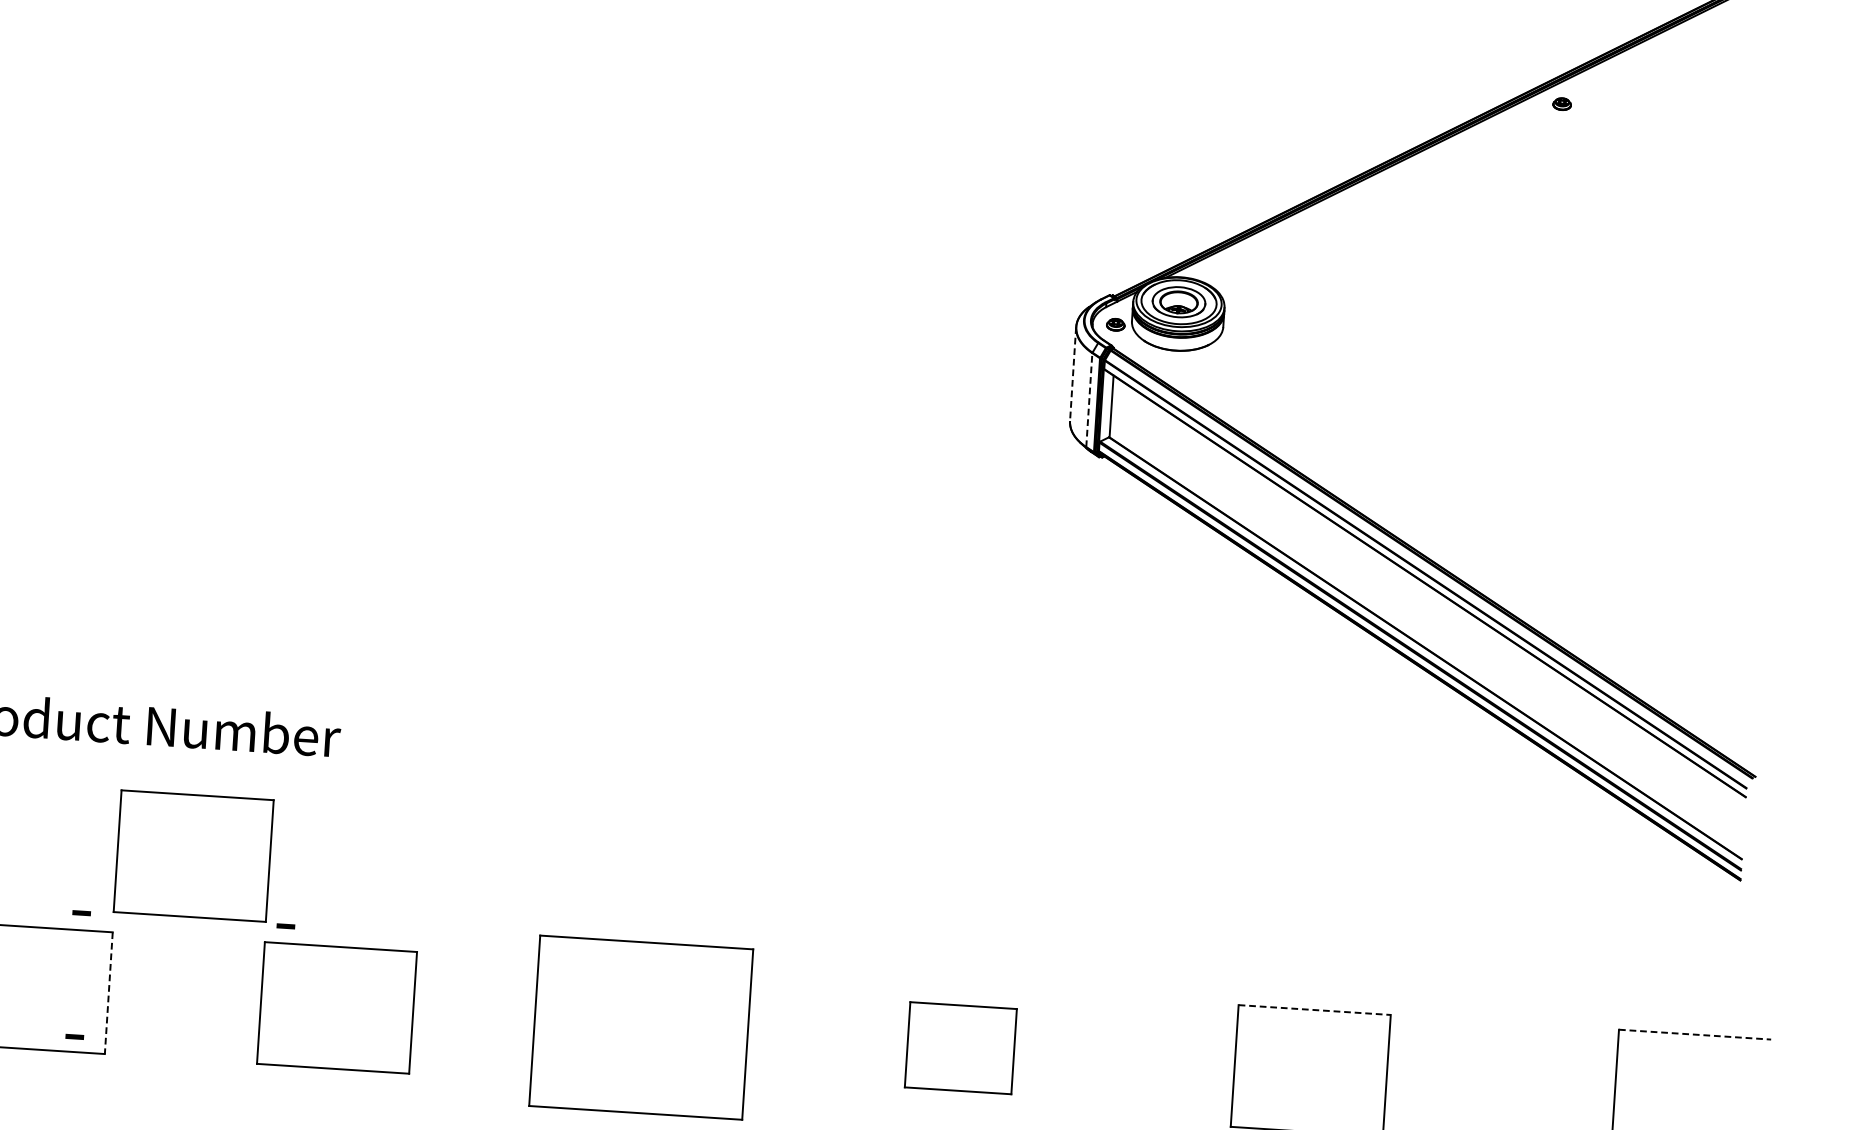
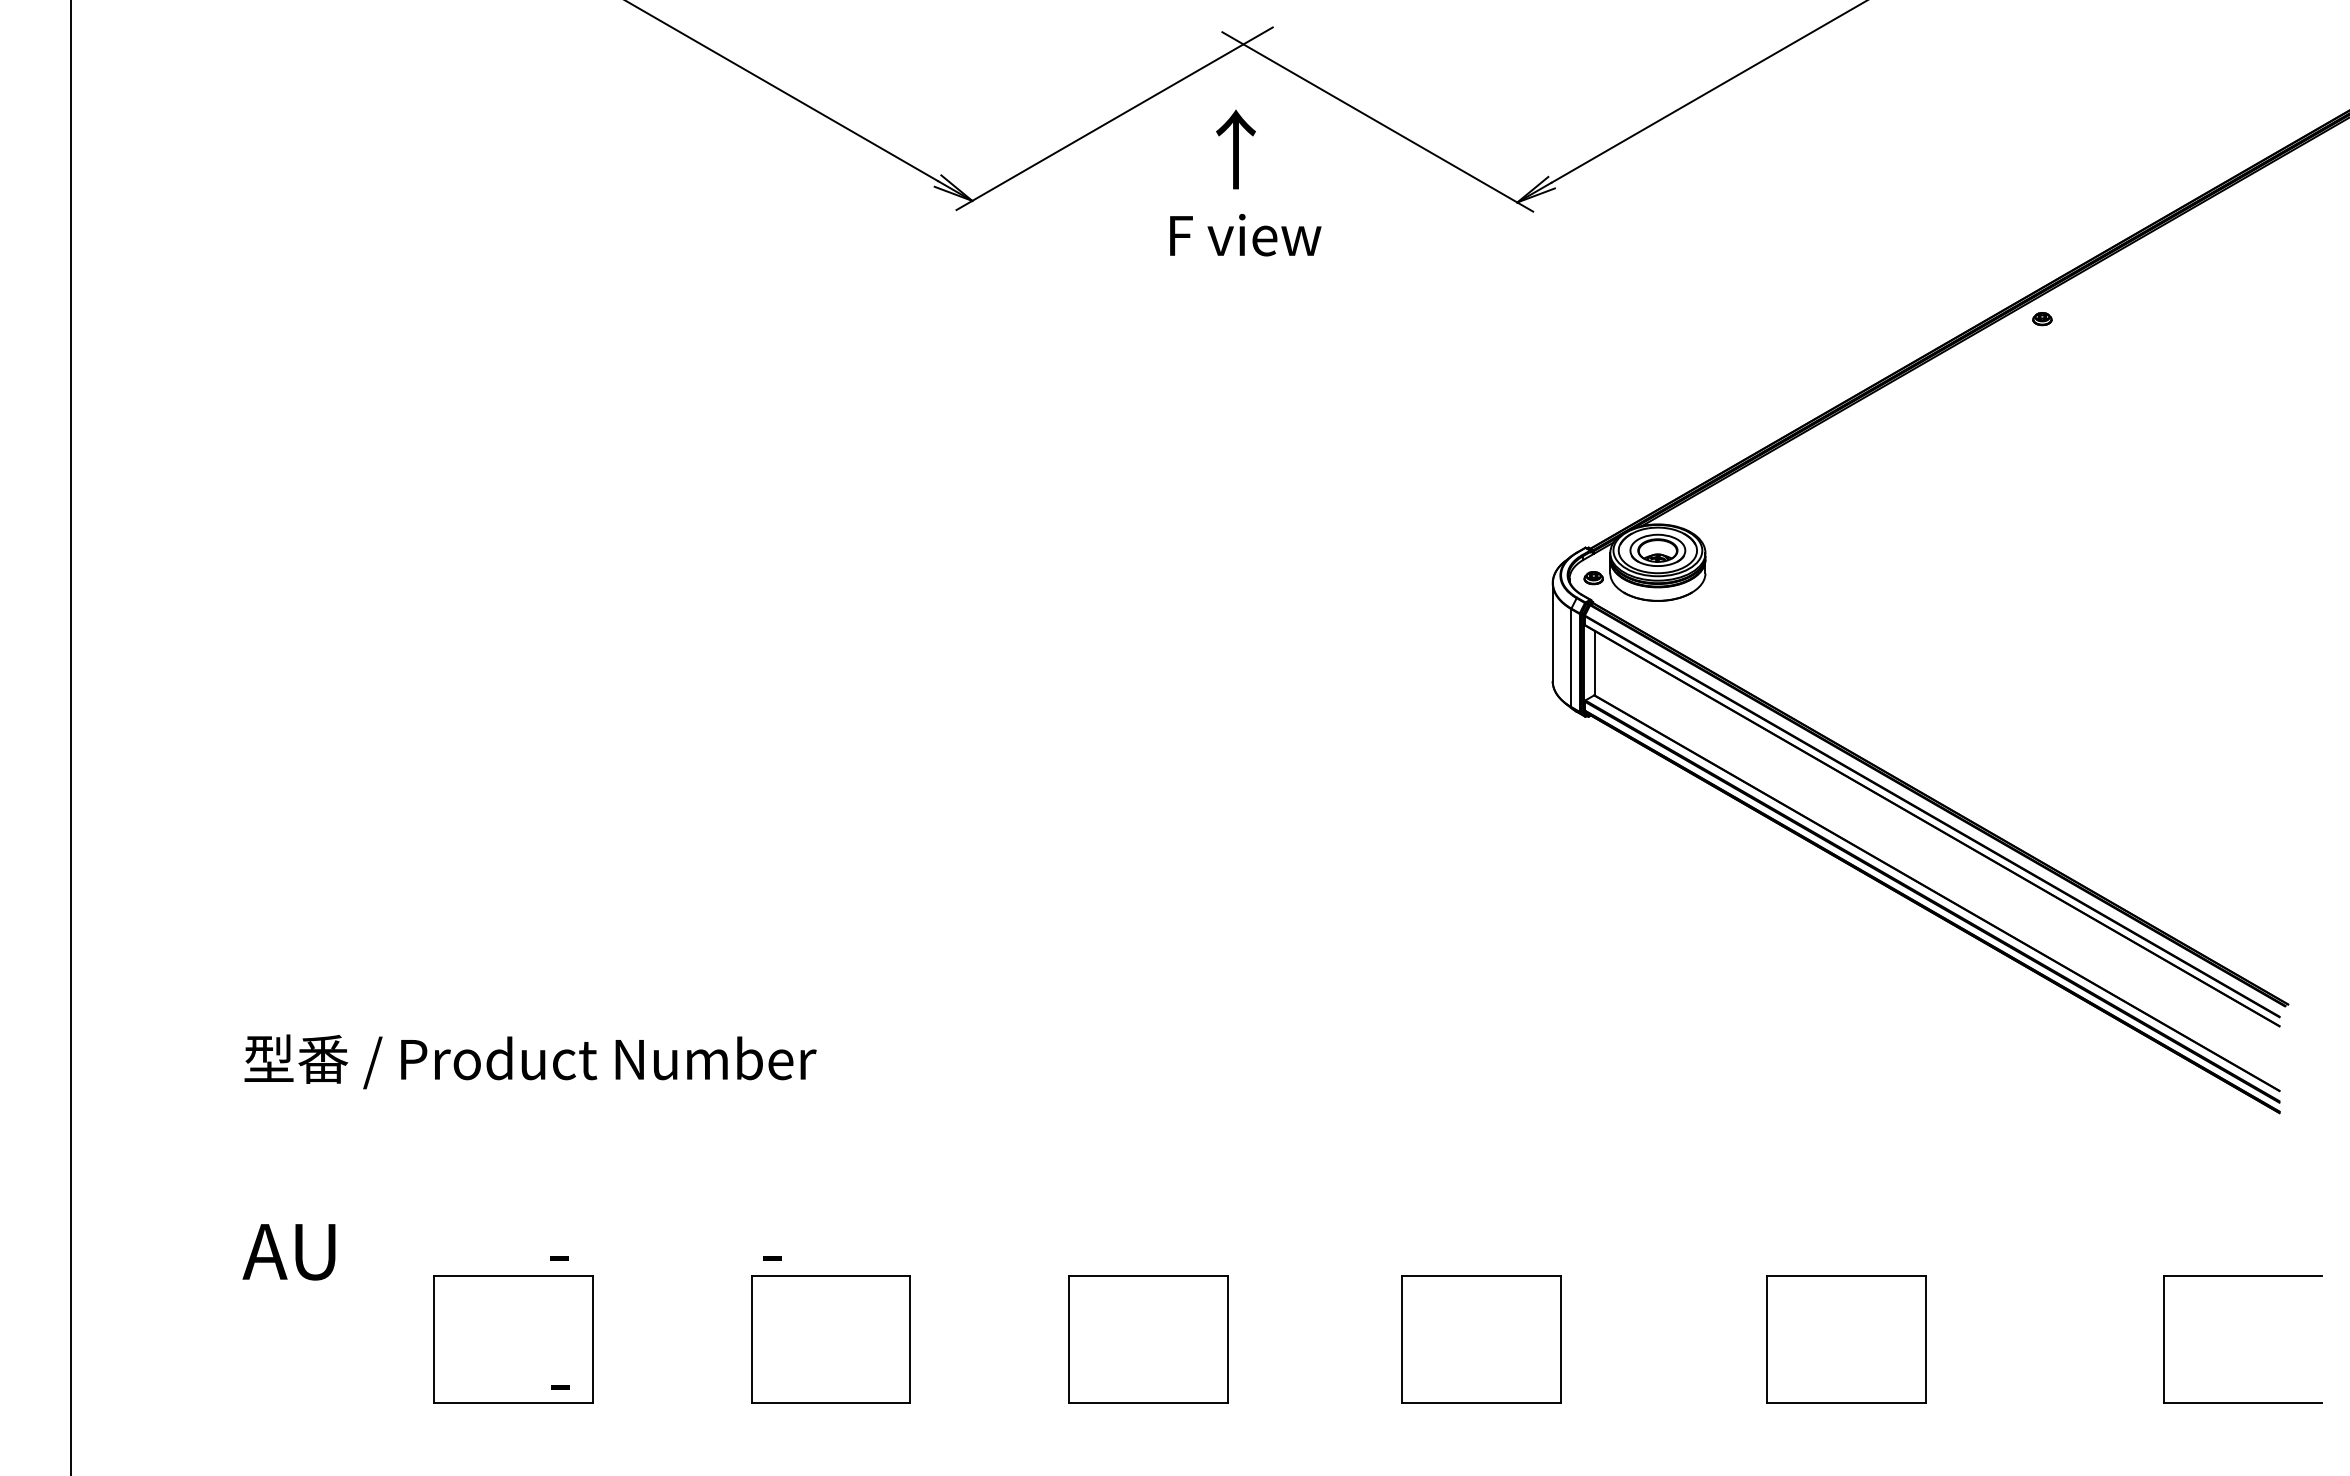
line: (1072, 374) -> (1552, 632), dashed -> solid
line: (1089, 400) -> (1571, 658), dashed -> solid
part: (193, 855) -> (671, 1191), removed
line: (109, 993) -> (593, 1340), dashed -> solid
line: (1314, 1010) -> (1846, 1276), dashed -> solid
part: (641, 1027) -> (1148, 1339), size x0.71
line: (1695, 1034) -> (2243, 1276), dashed -> solid
part: (960, 1048) -> (1481, 1339), size x1.43

